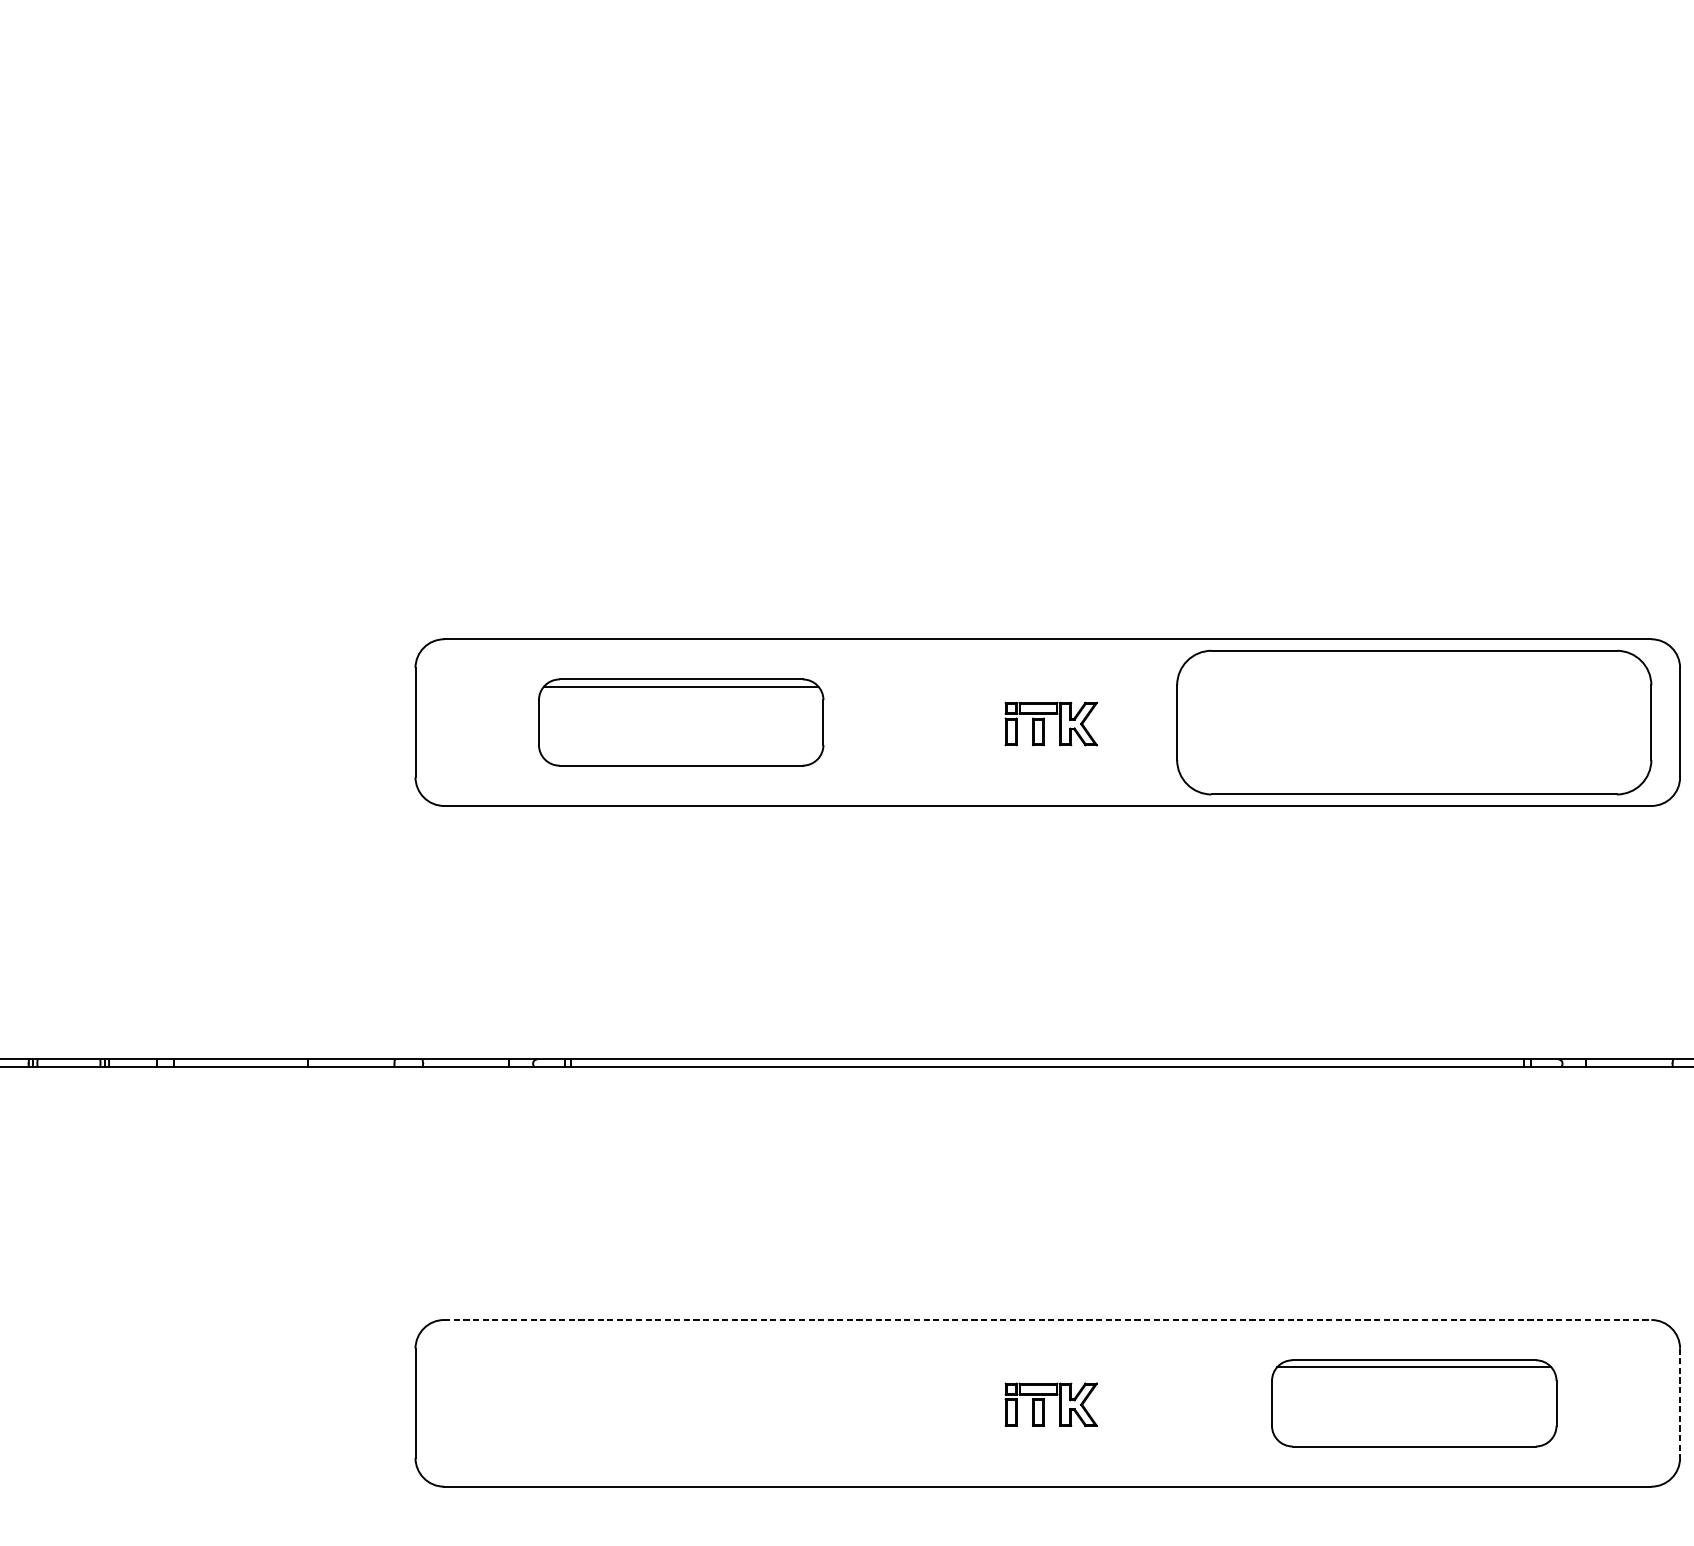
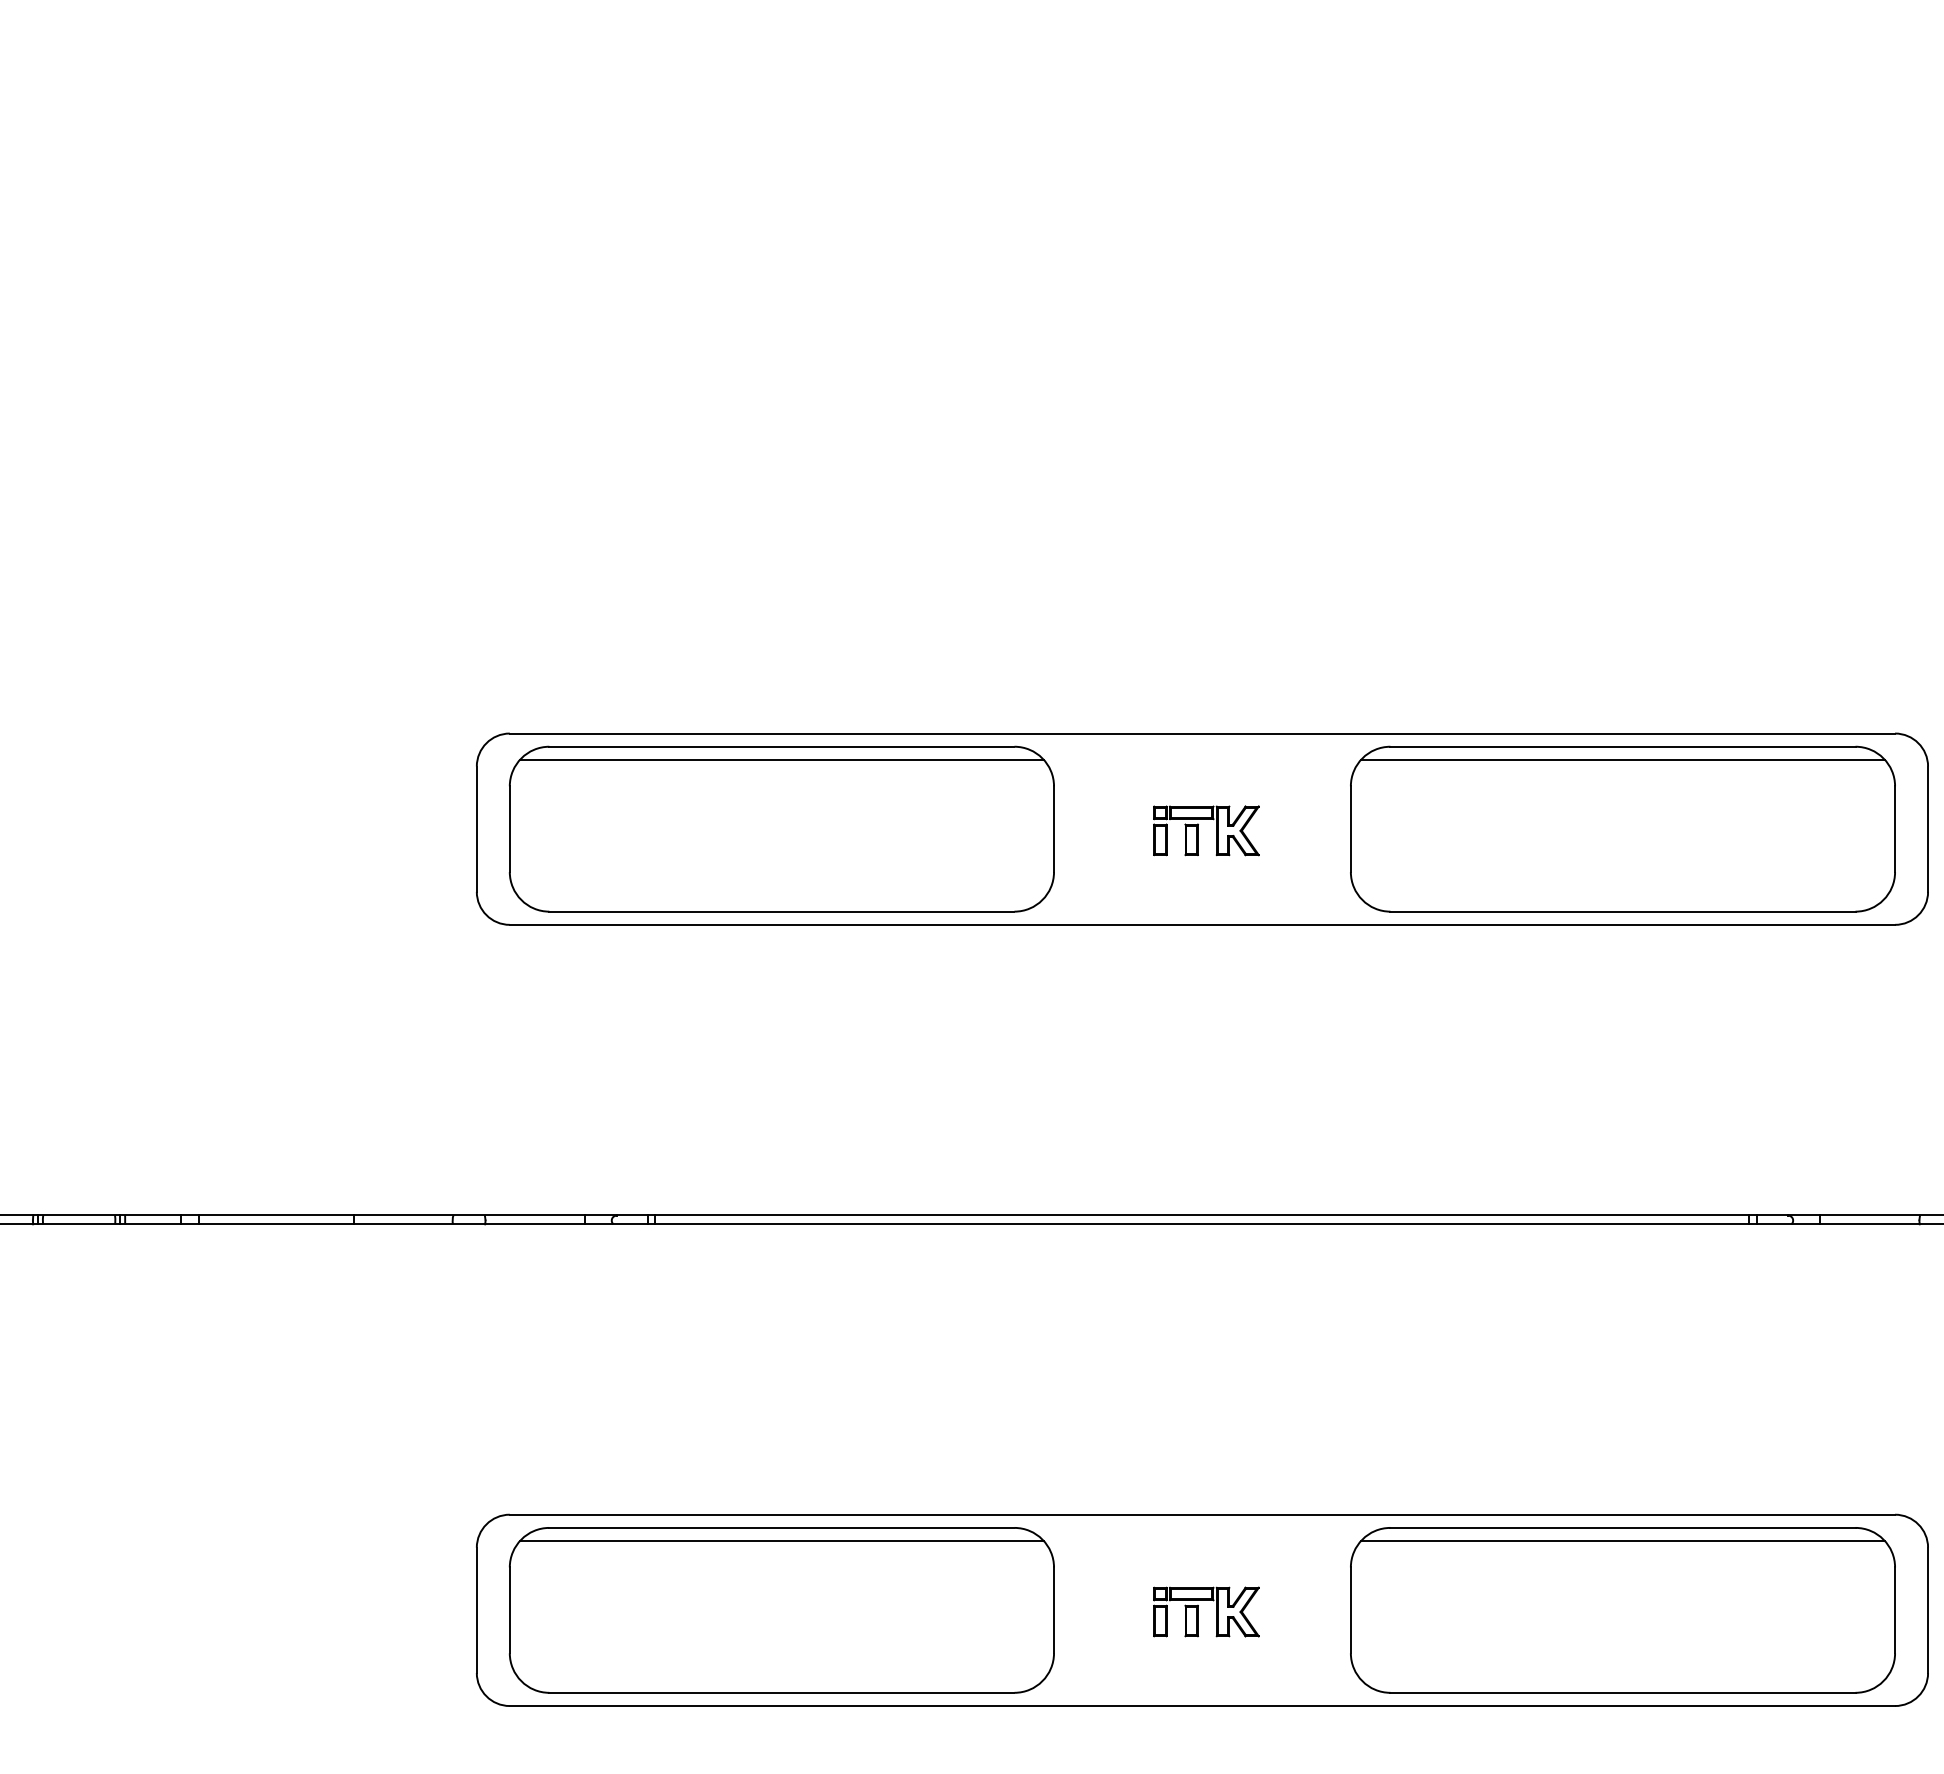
line: (1413, 662) -> (1622, 760), added
part: (680, 722) -> (781, 828), size x1.67
line: (1047, 1319) -> (1202, 1514), dashed -> solid
part: (680, 1403) -> (781, 1610), added
part: (1413, 1403) -> (1622, 1610), size x1.67
line: (1680, 1403) -> (1928, 1610), dashed -> solid

